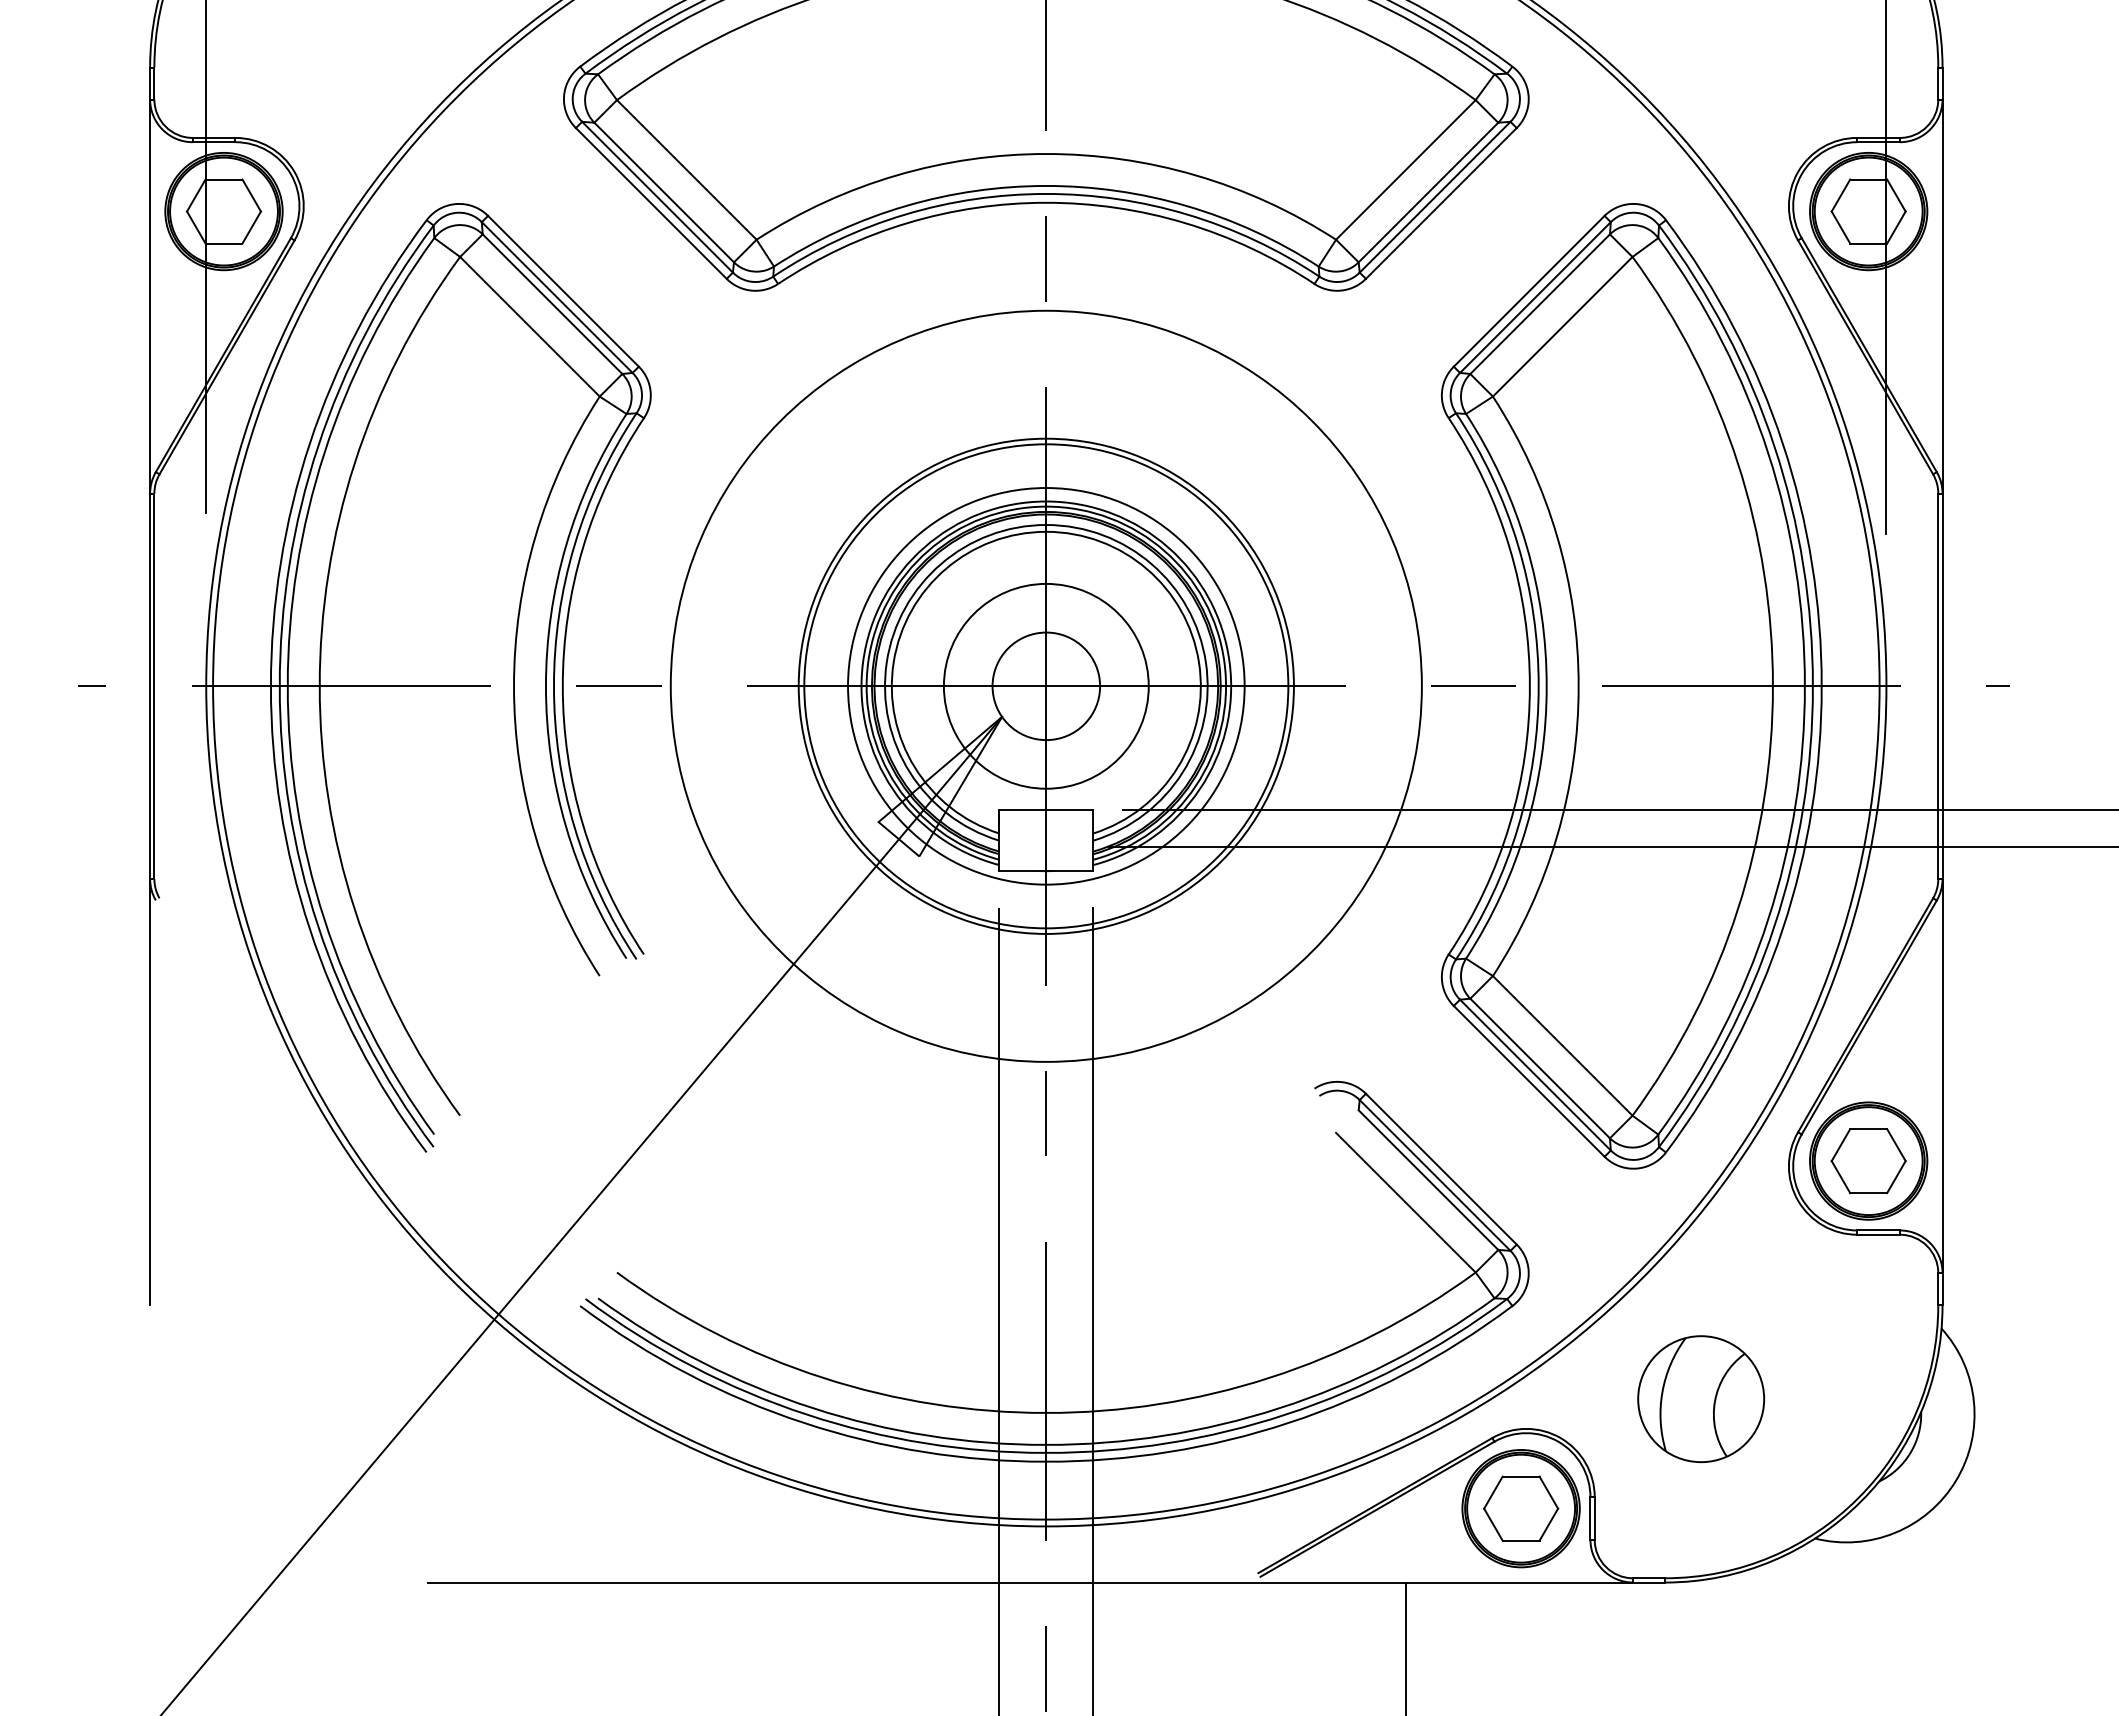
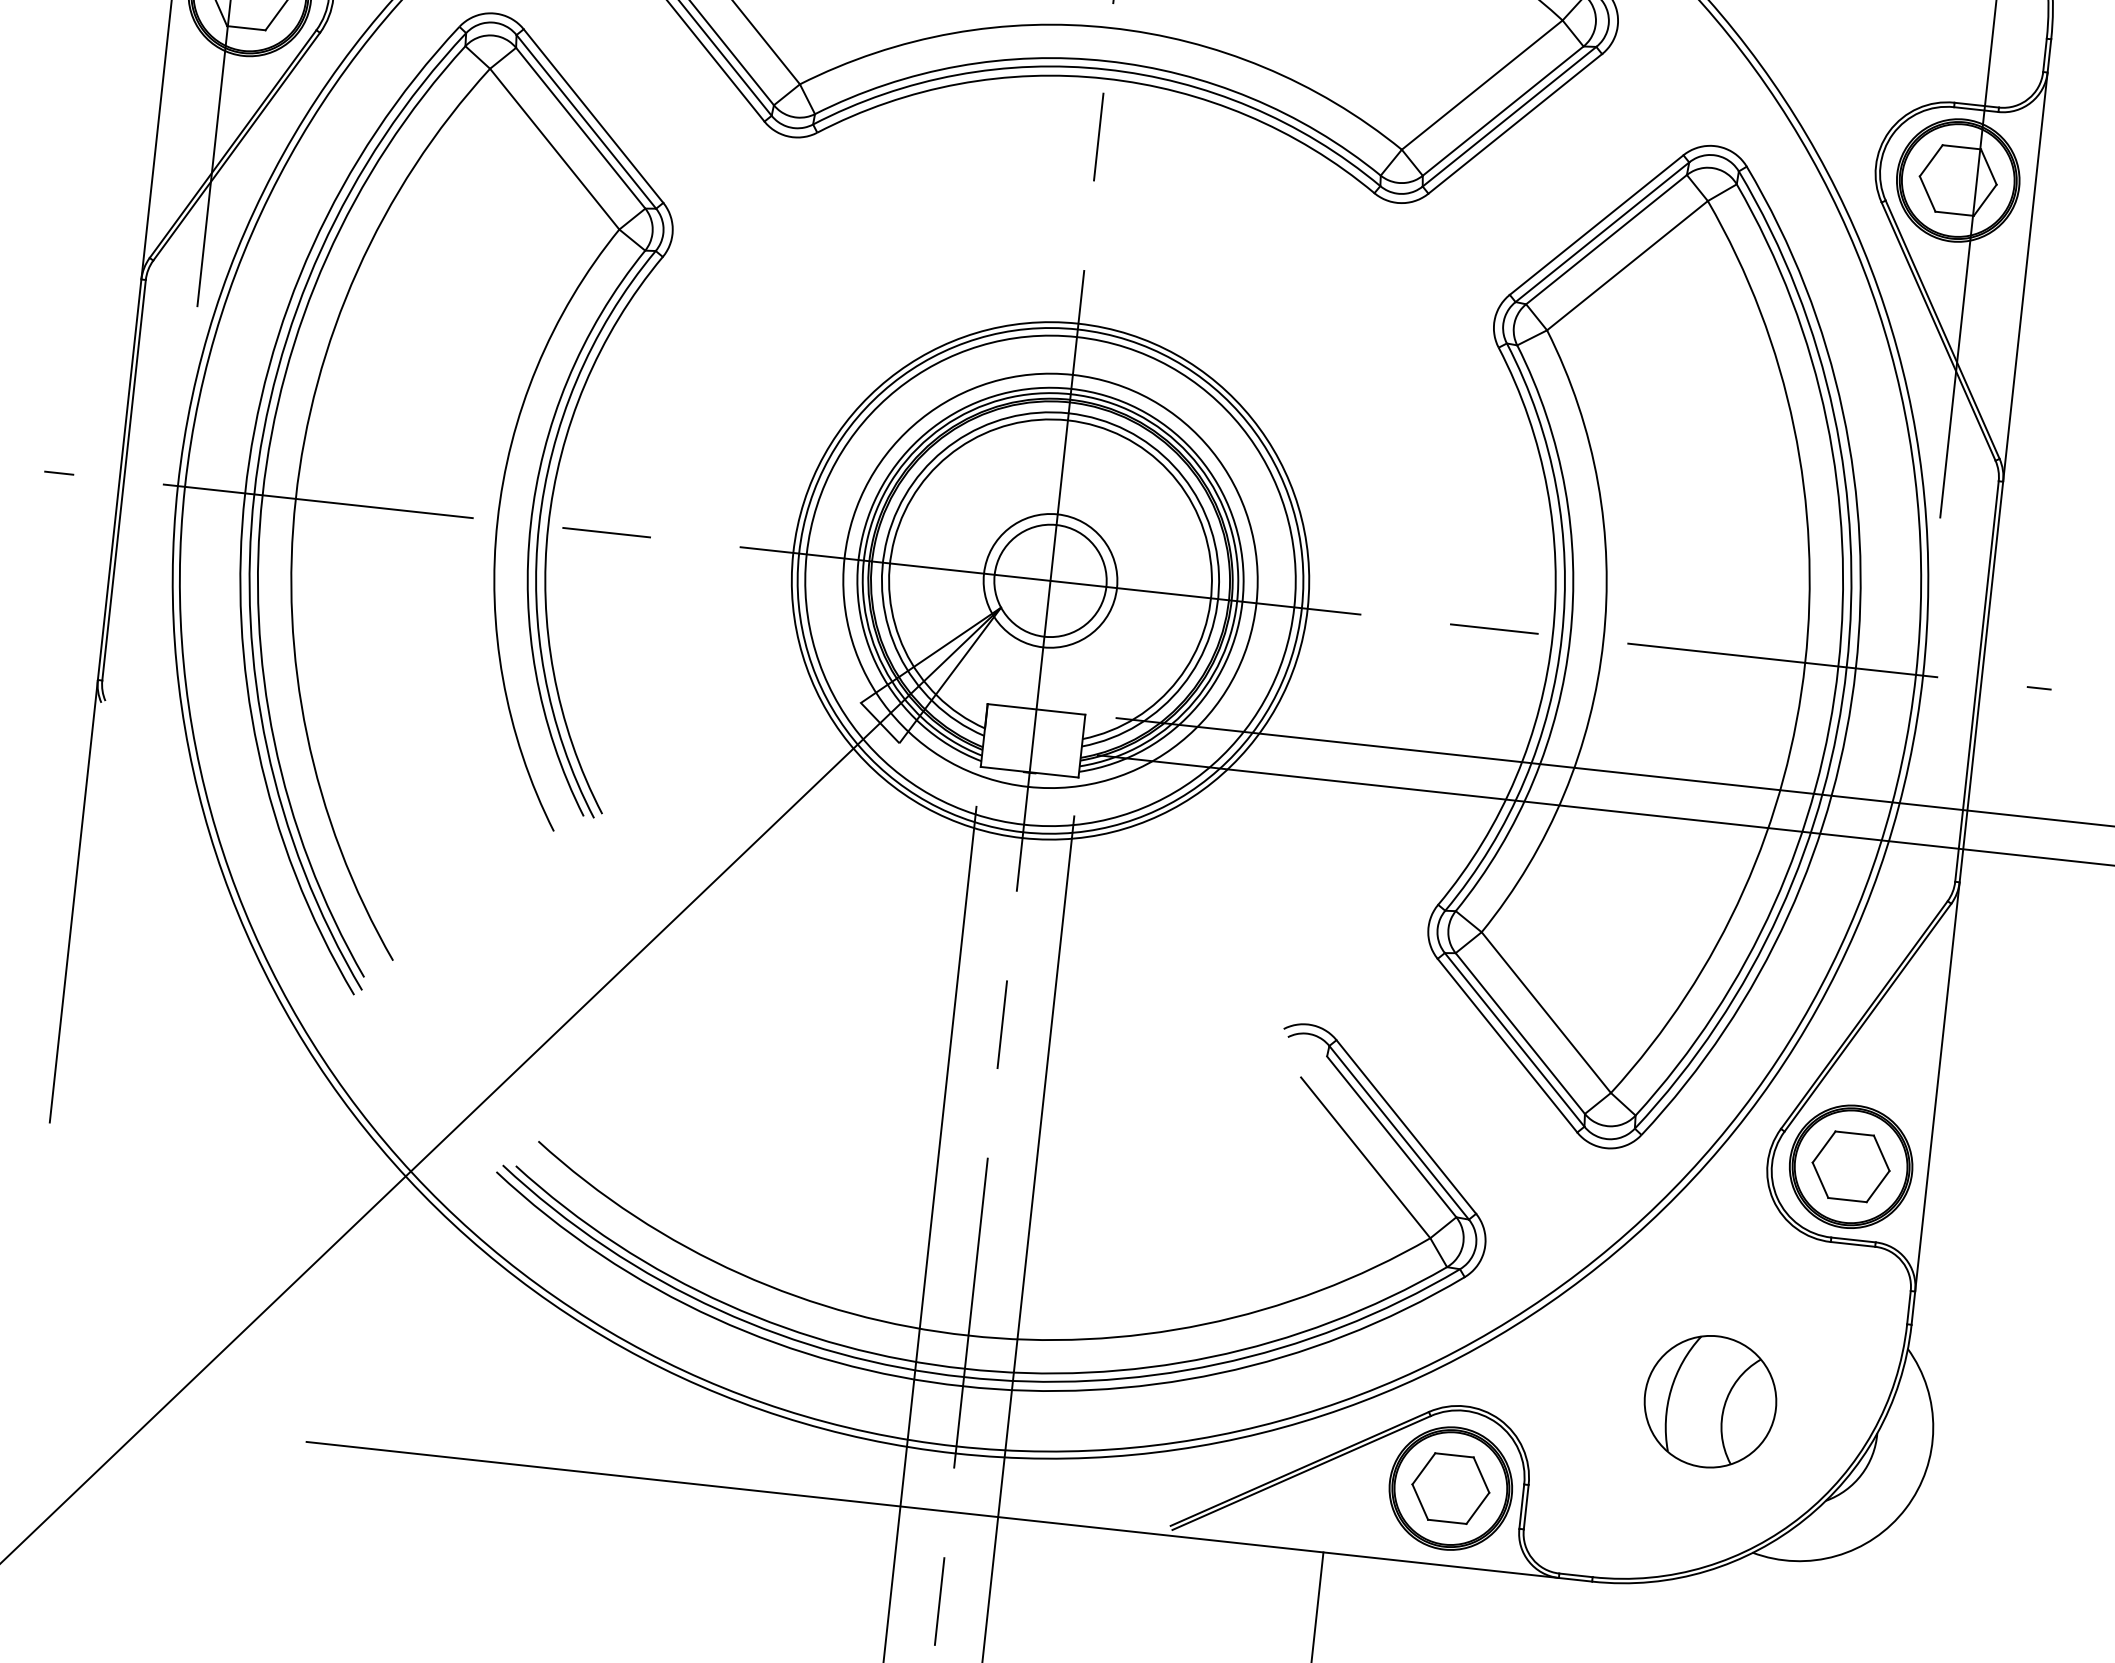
circle: (1046, 686) -> (1050, 581), size x0.62
circle: (1046, 686) -> (1050, 581), size x0.62
part: (1701, 1399) -> (1710, 1402), moved

